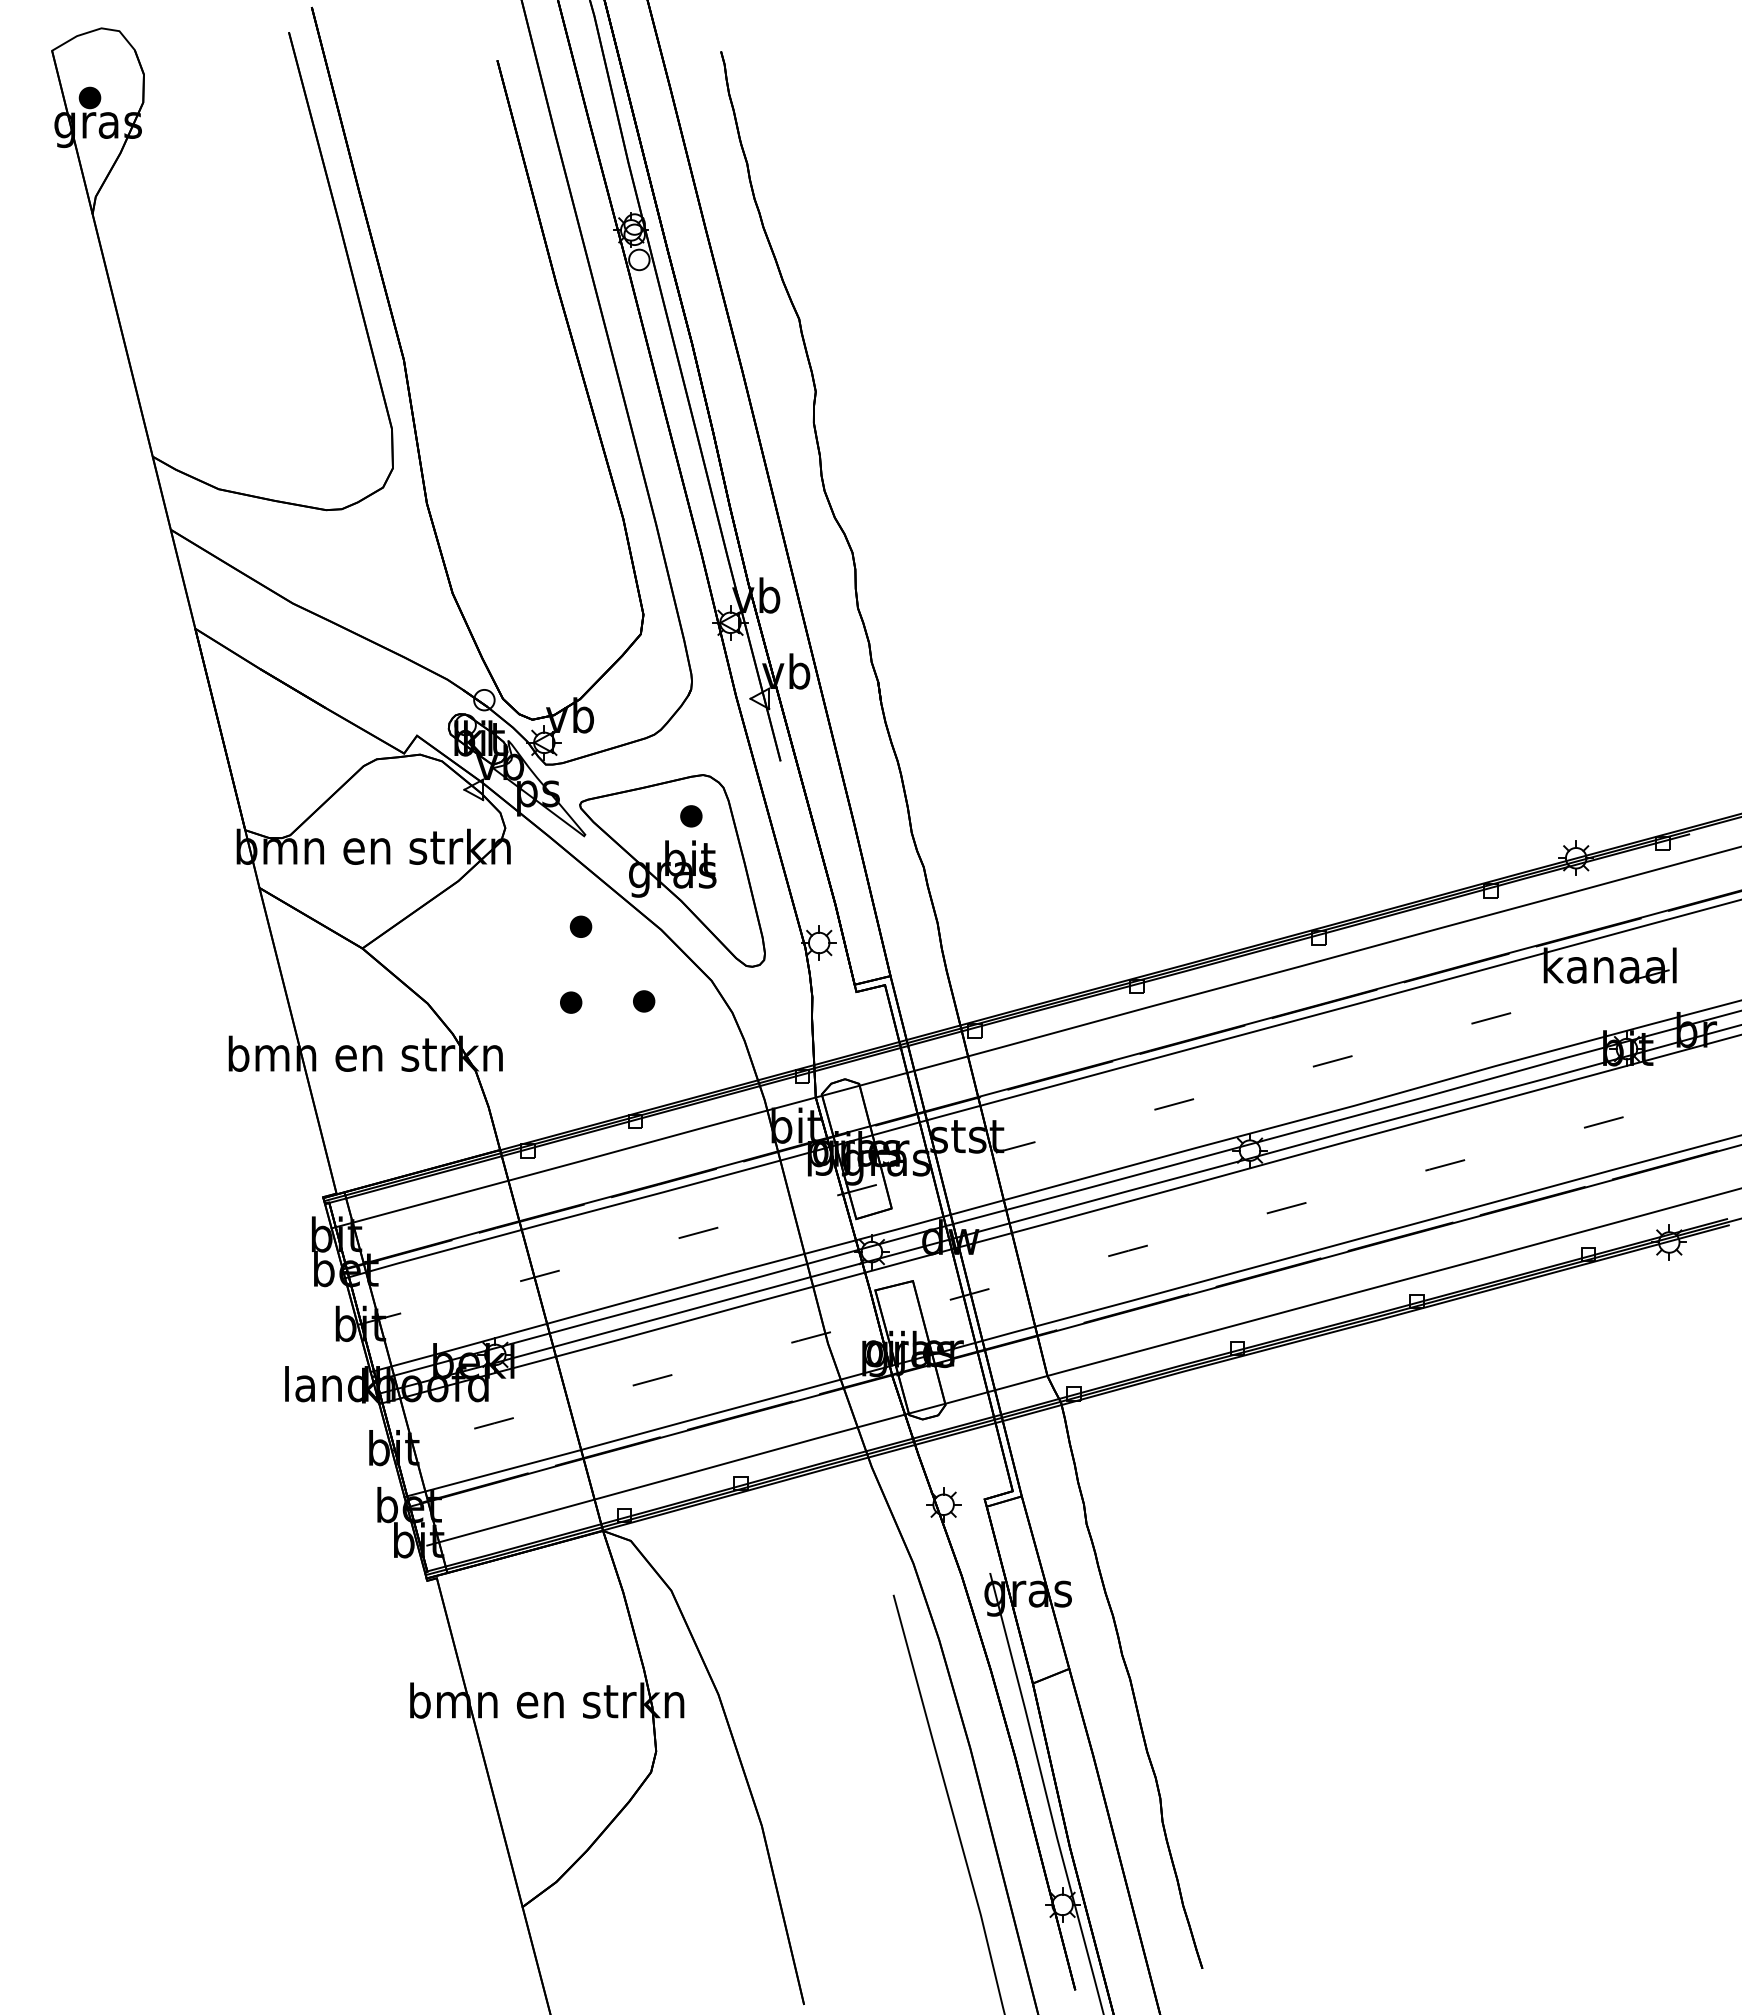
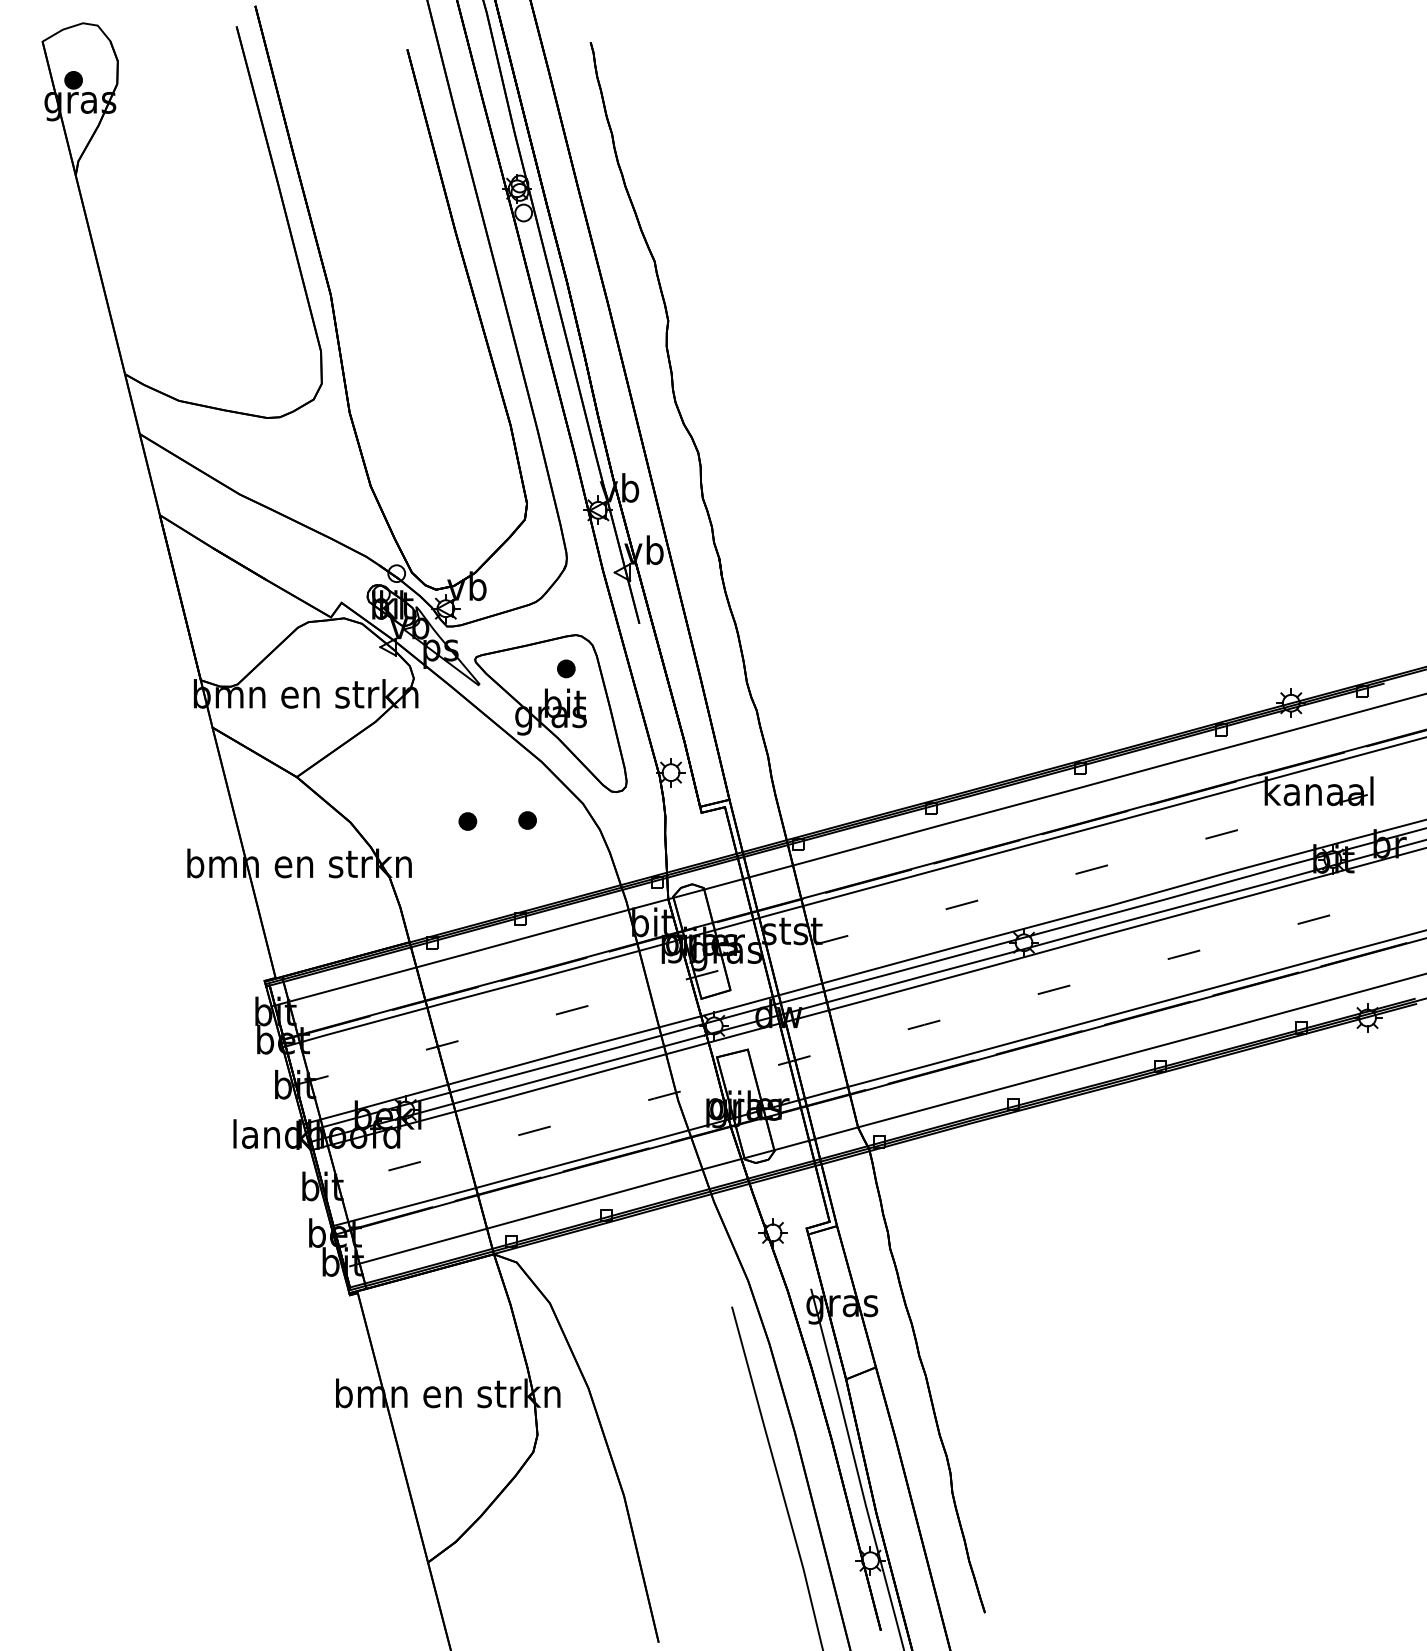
part: (580, 926) -> (475, 759), removed

